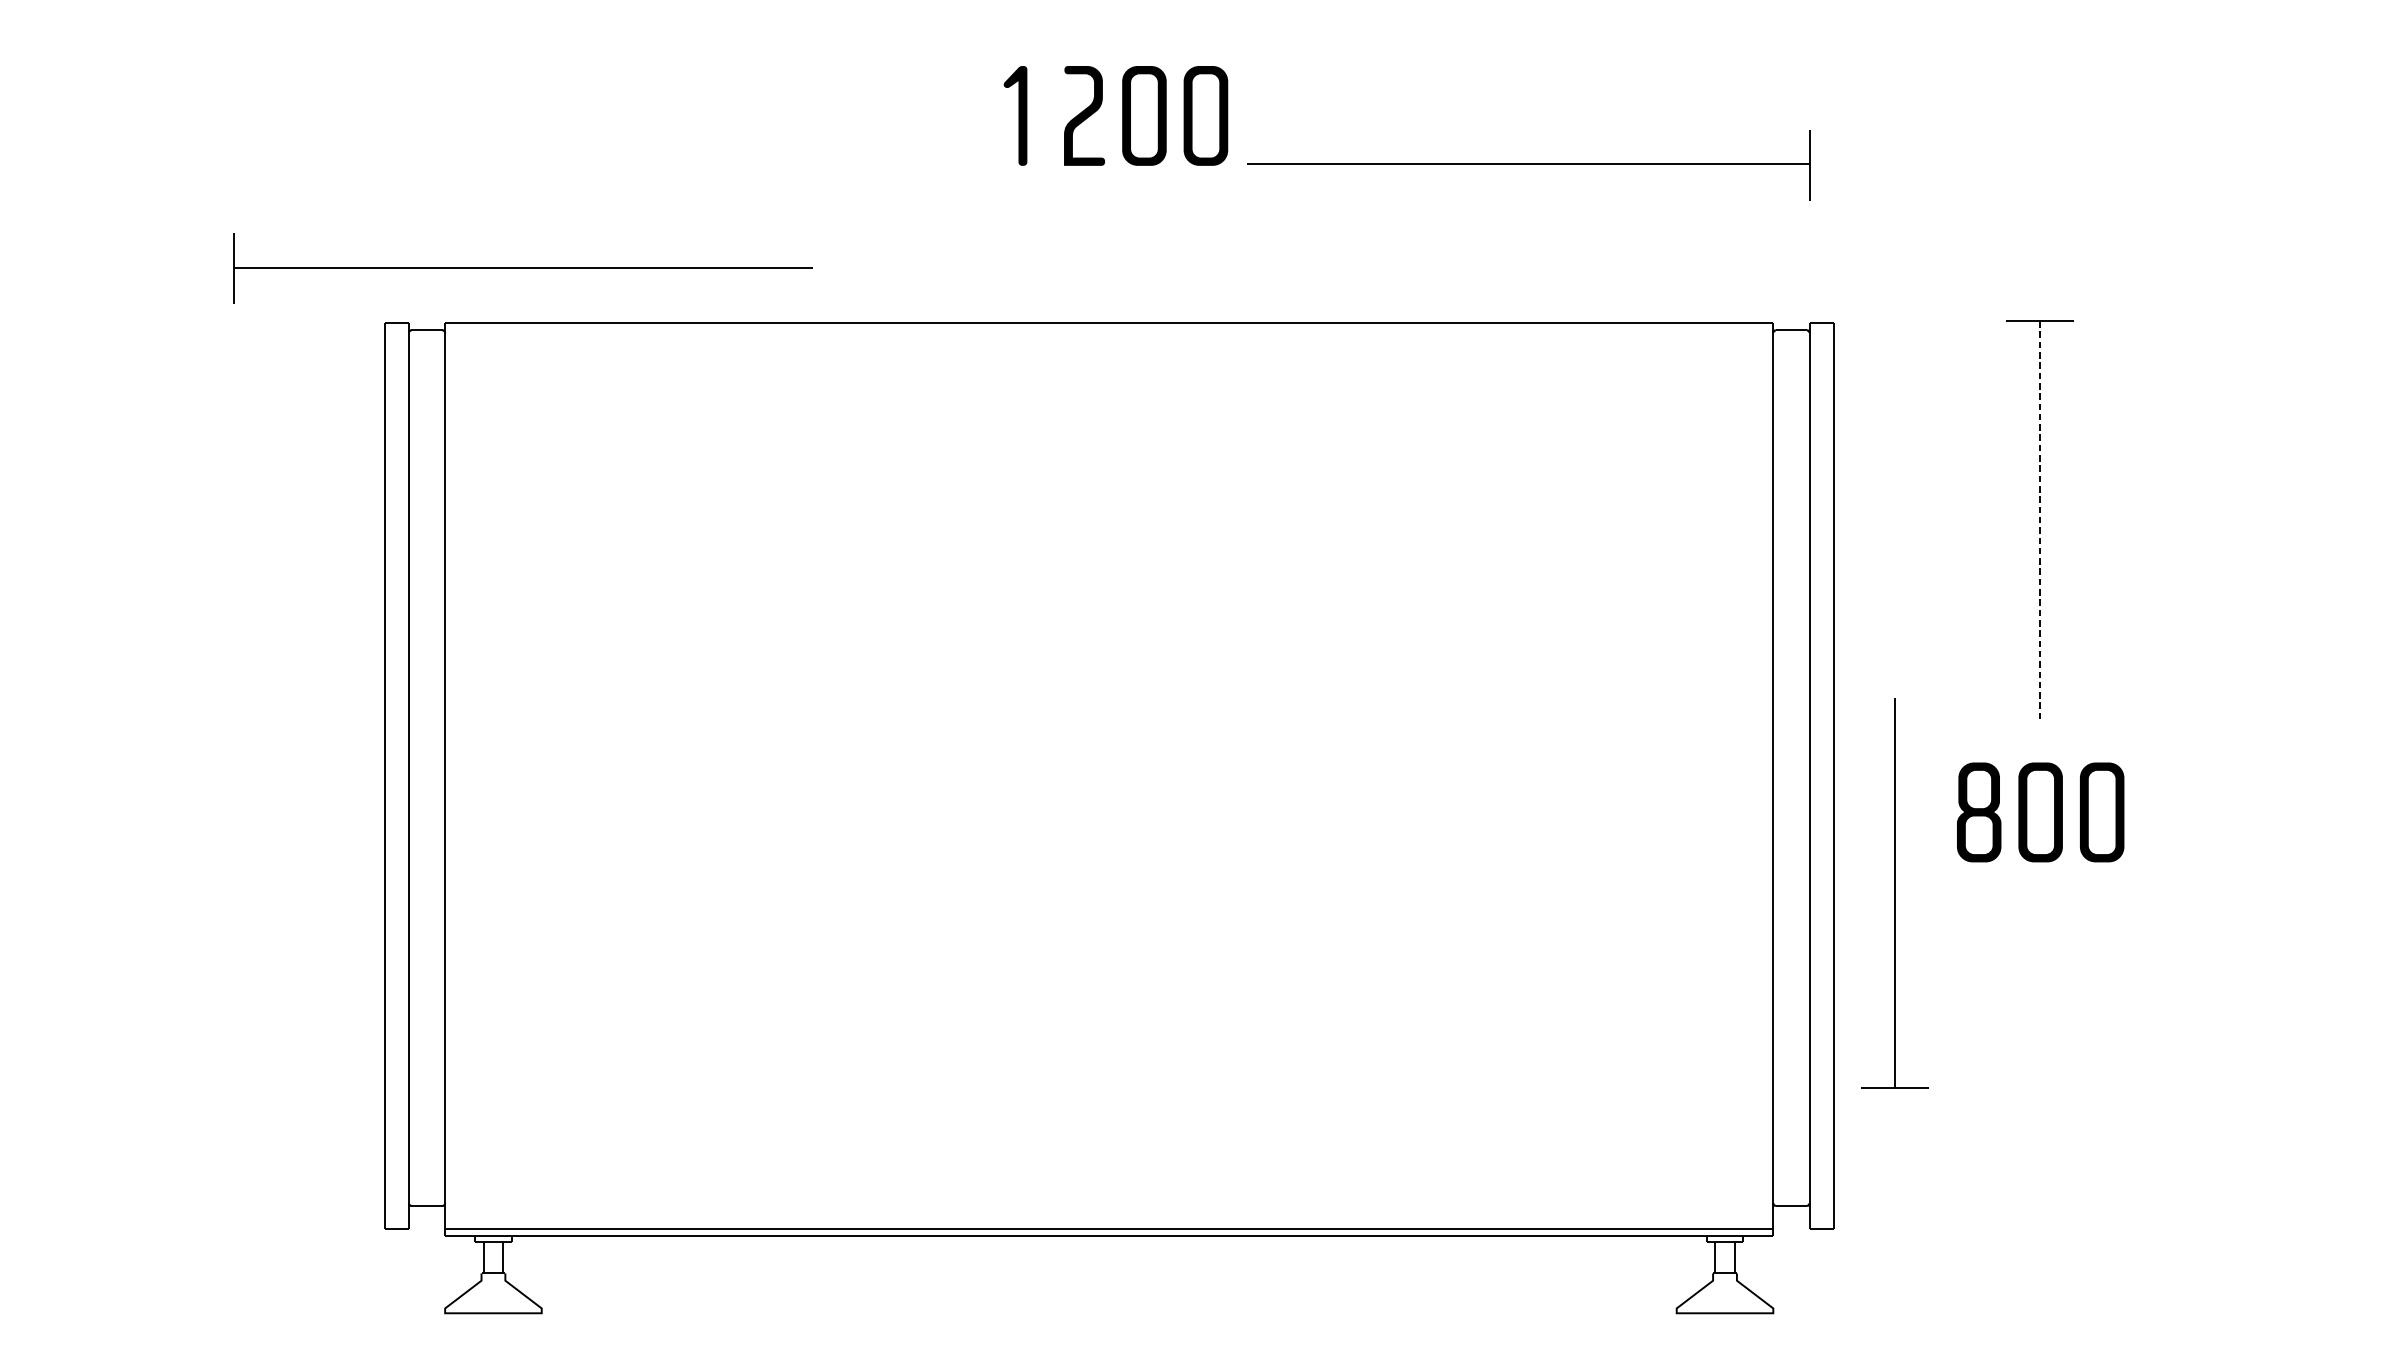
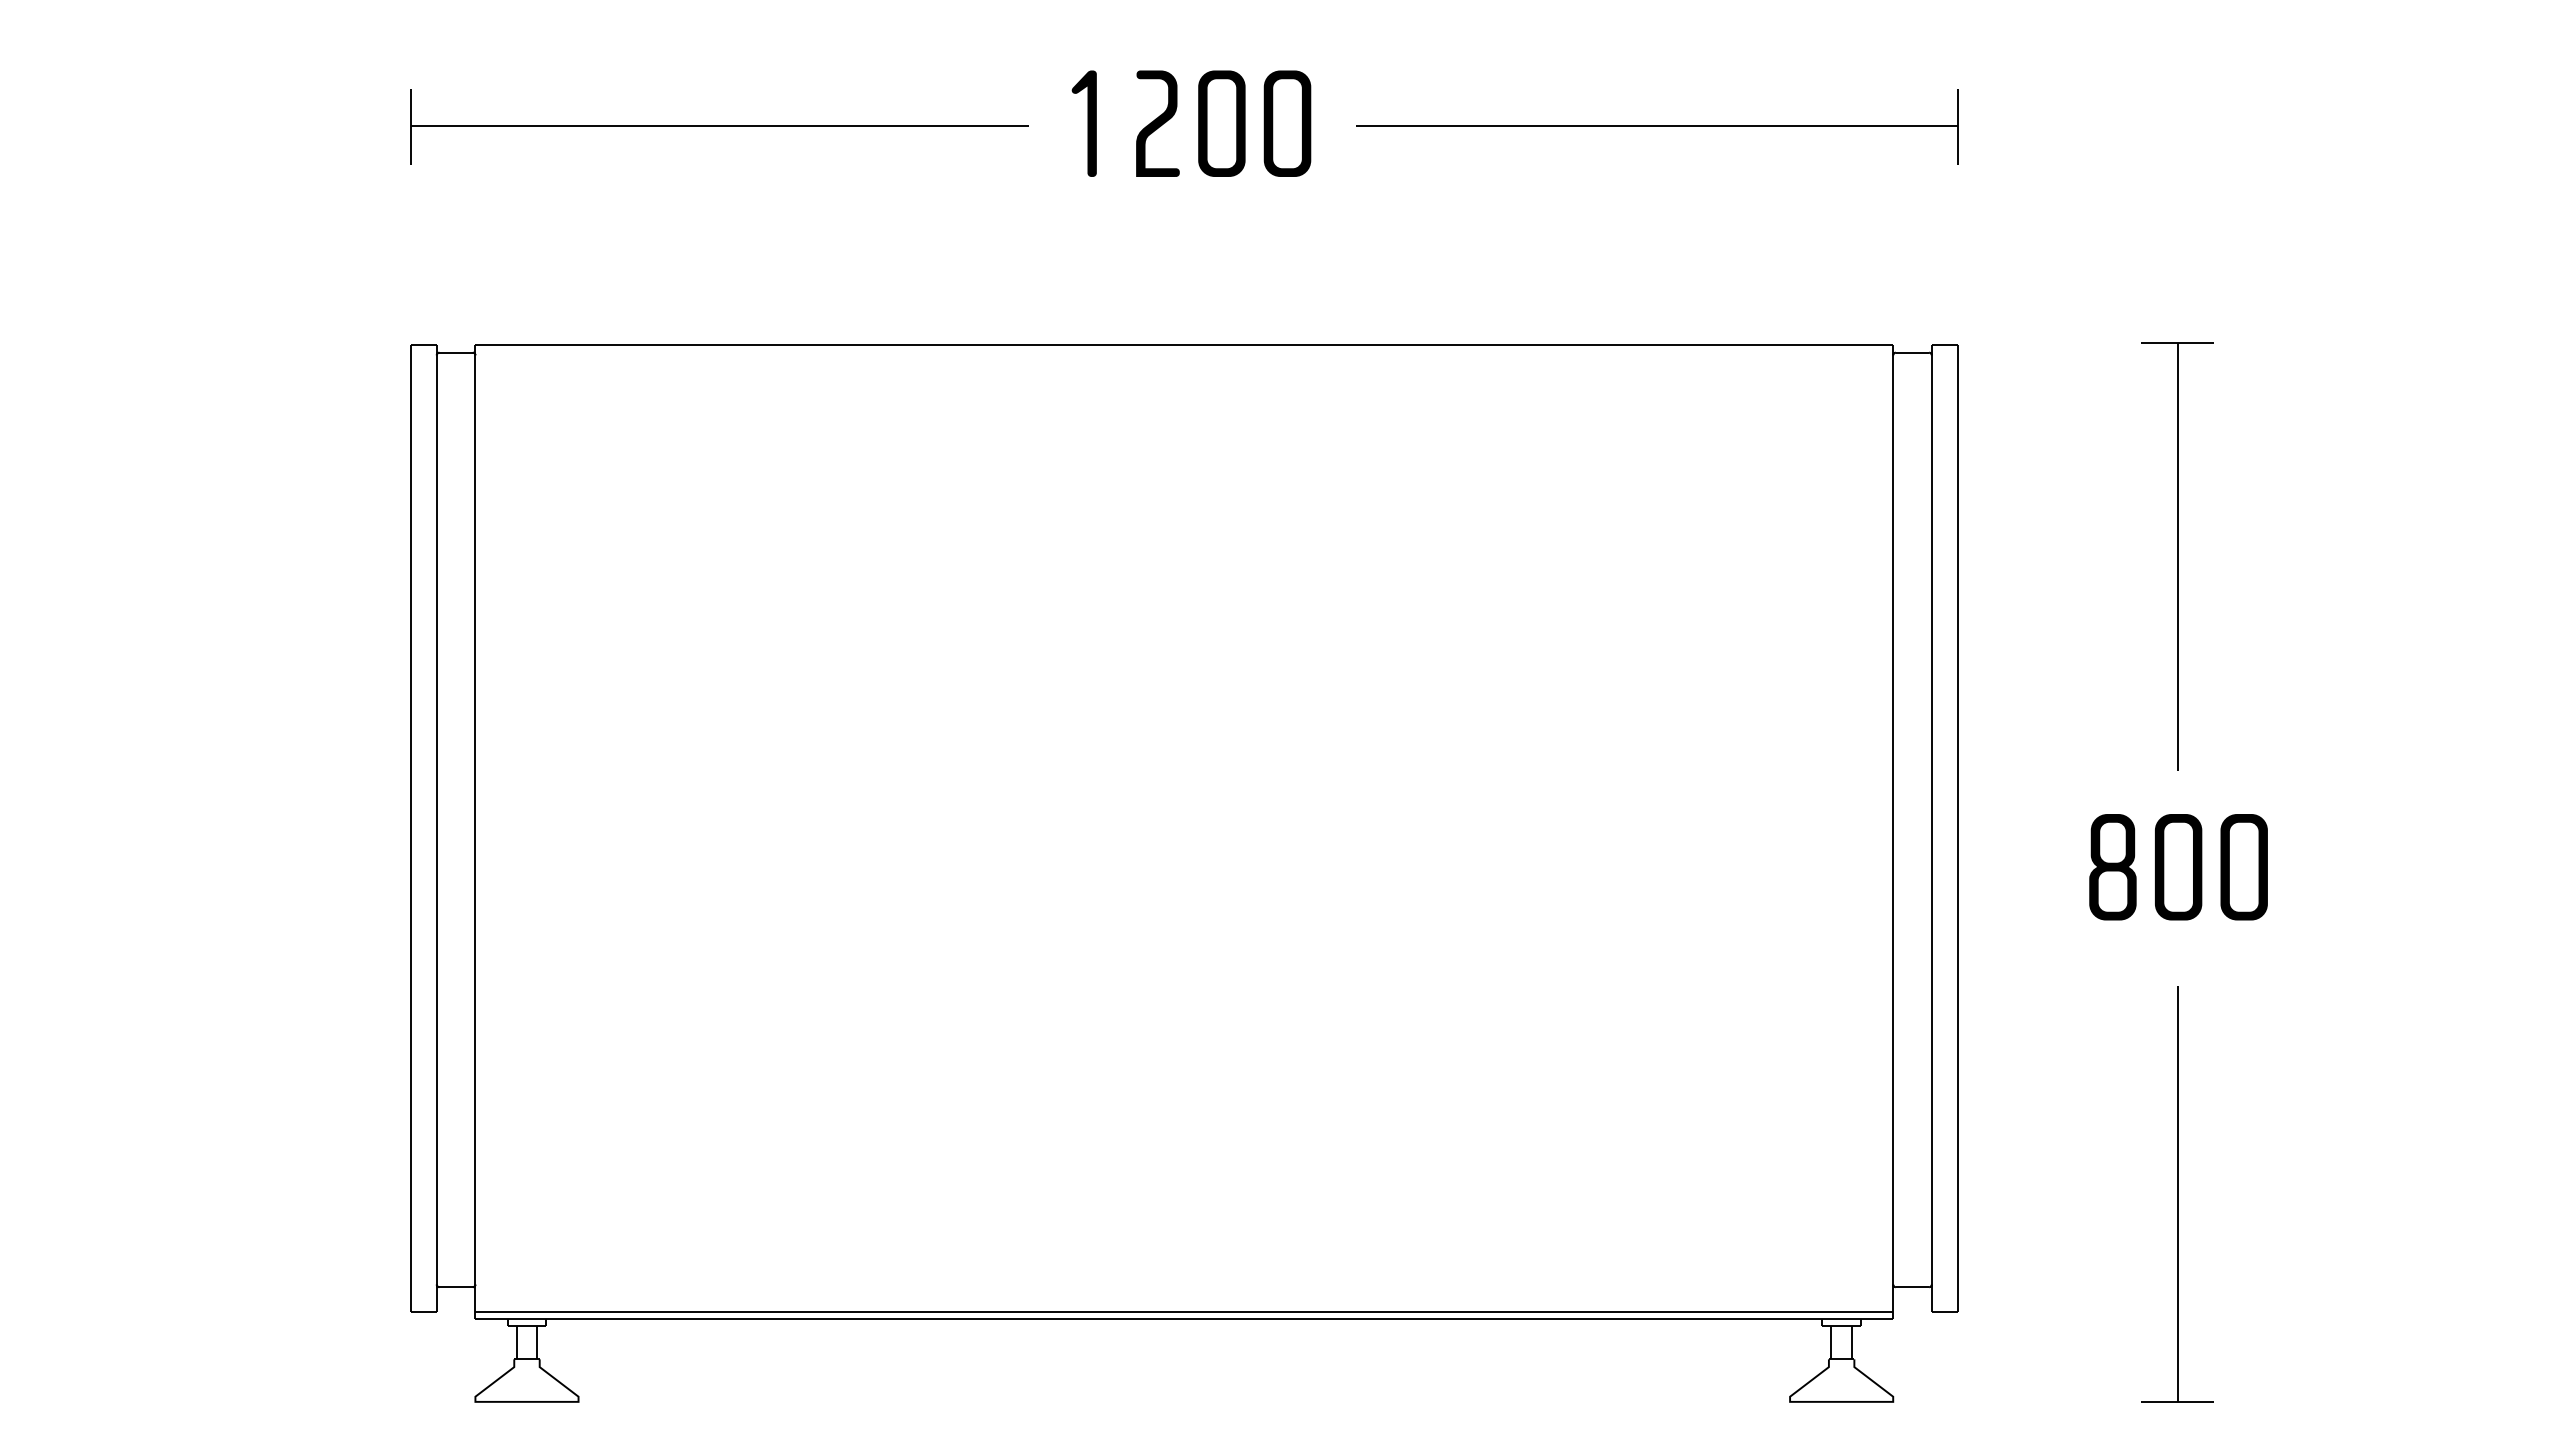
part: (1529, 165) -> (1657, 126), moved
part: (522, 268) -> (719, 126), moved
line: (2039, 521) -> (2177, 556), dashed -> solid
part: (1894, 894) -> (2177, 1194), moved

